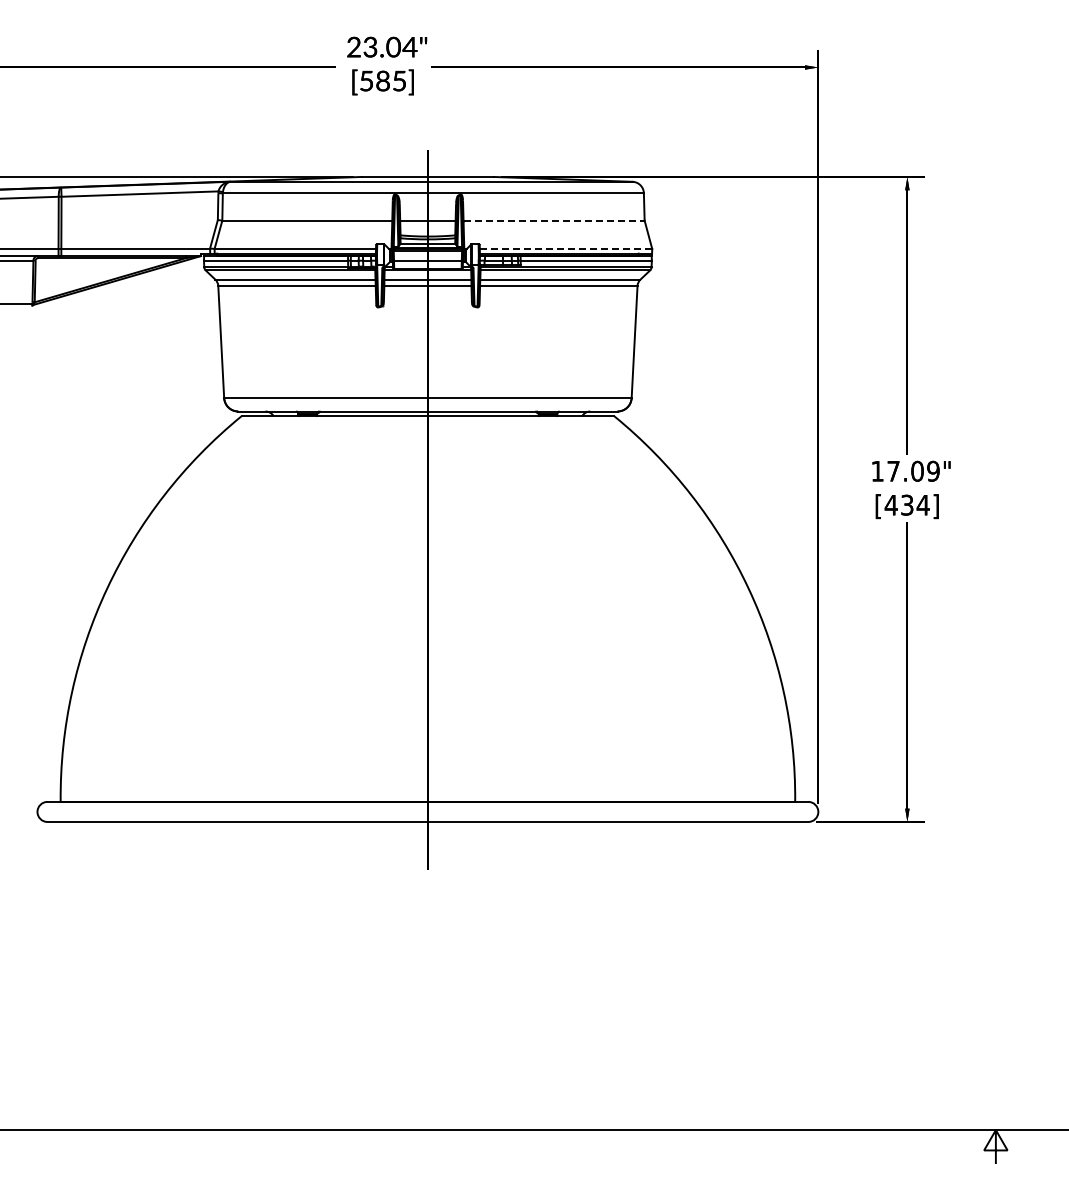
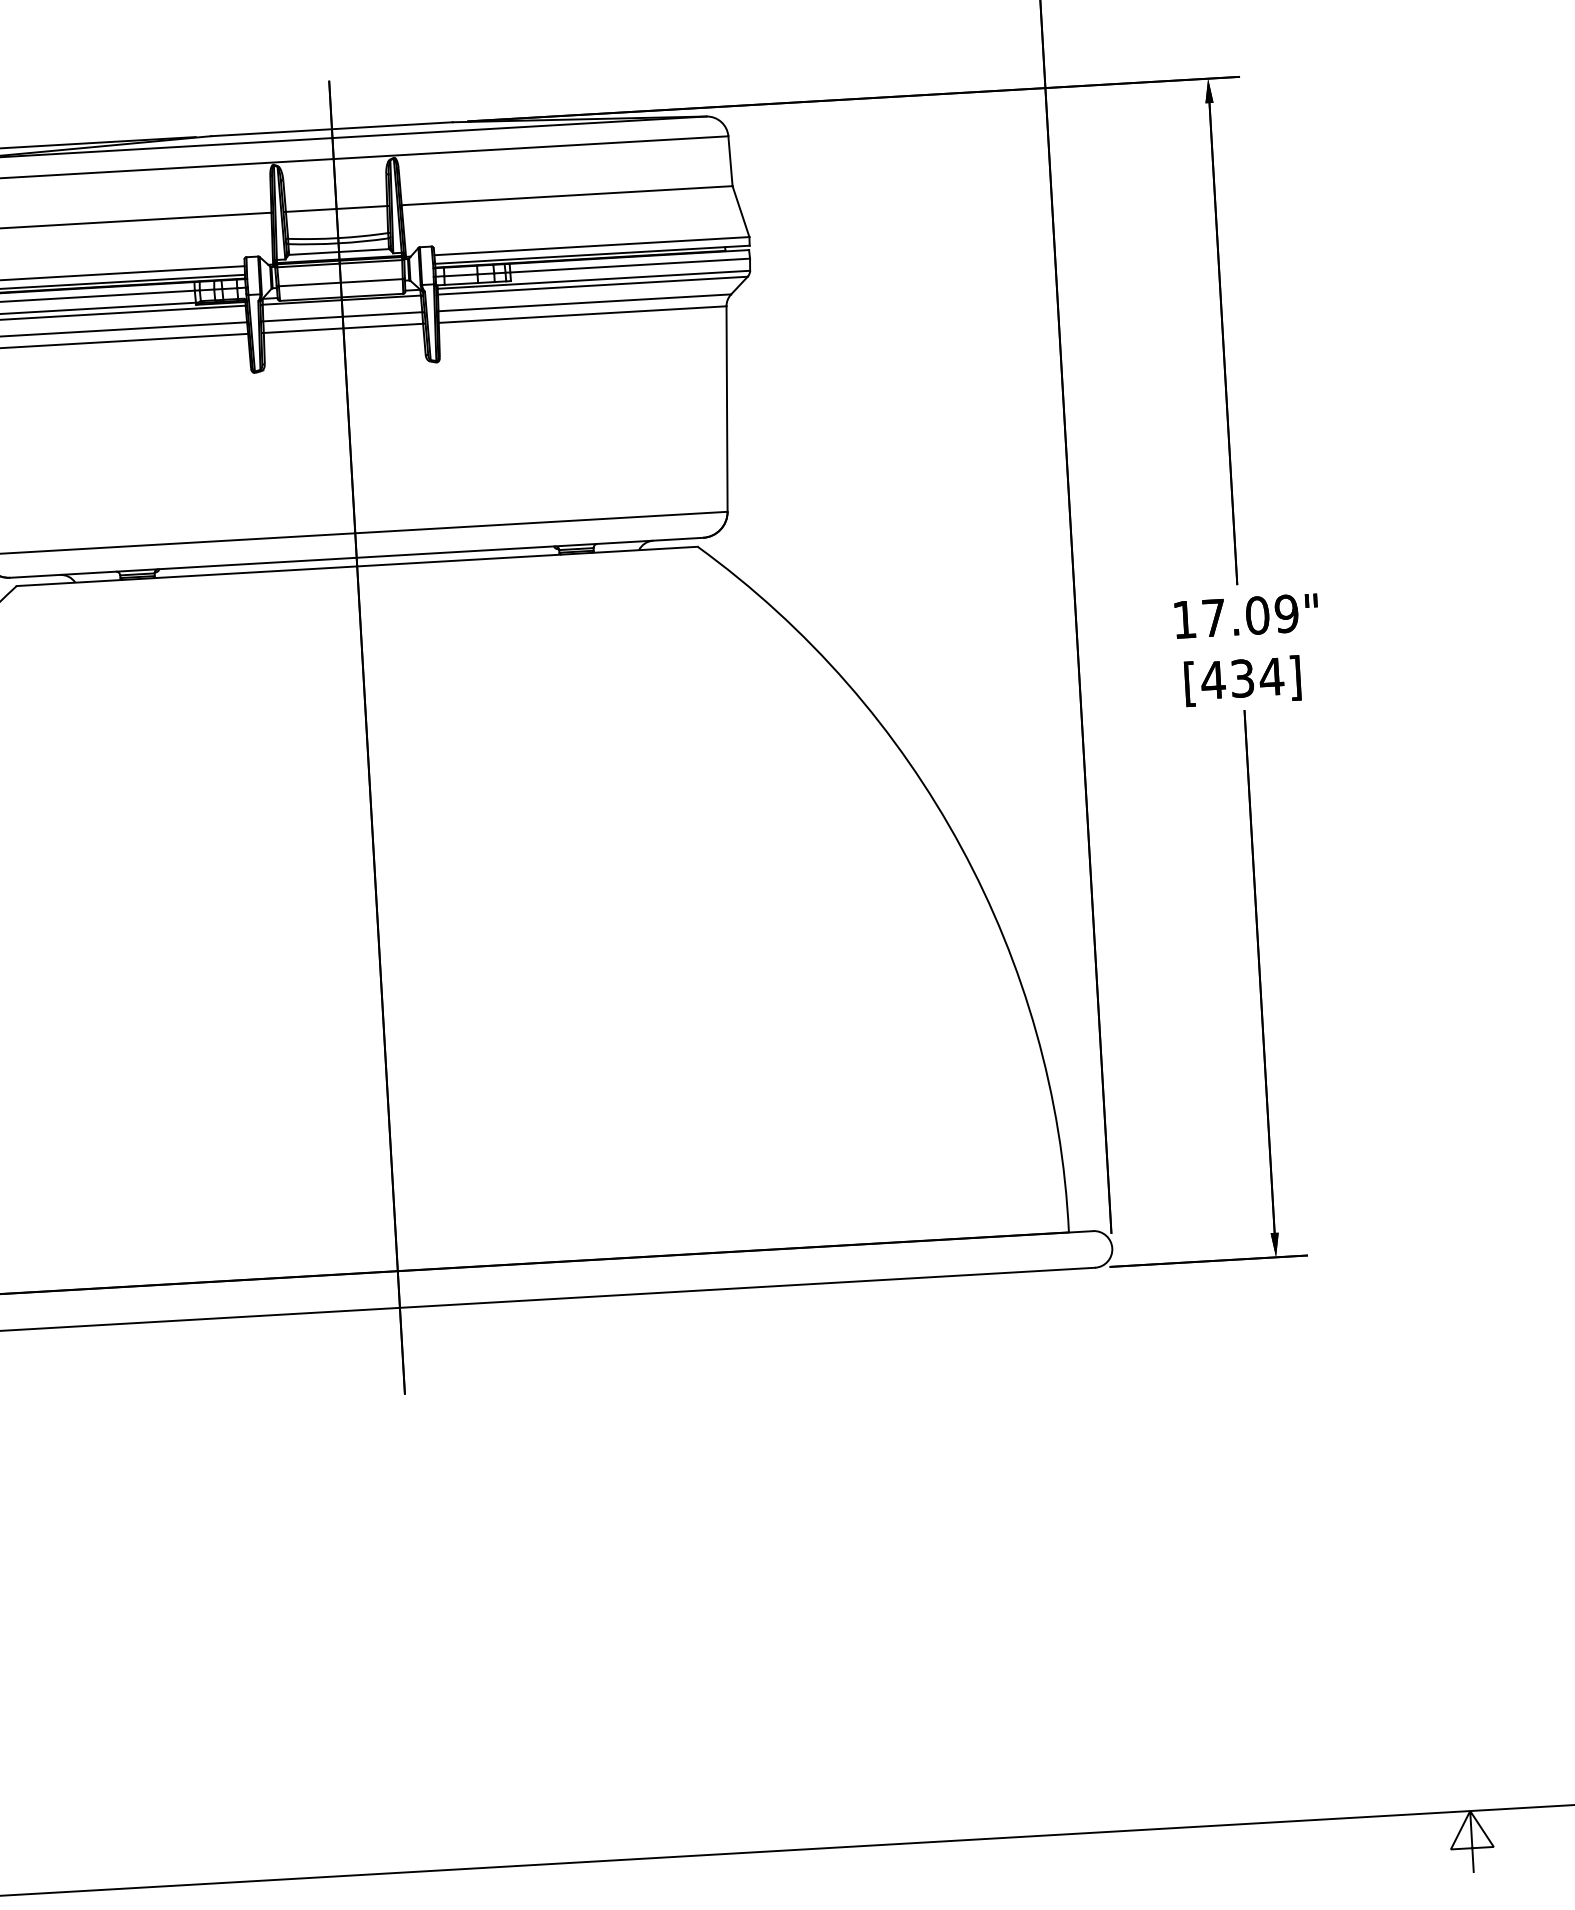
line: (554, 220) -> (567, 195), dashed -> solid
line: (566, 248) -> (592, 245), dashed -> solid

